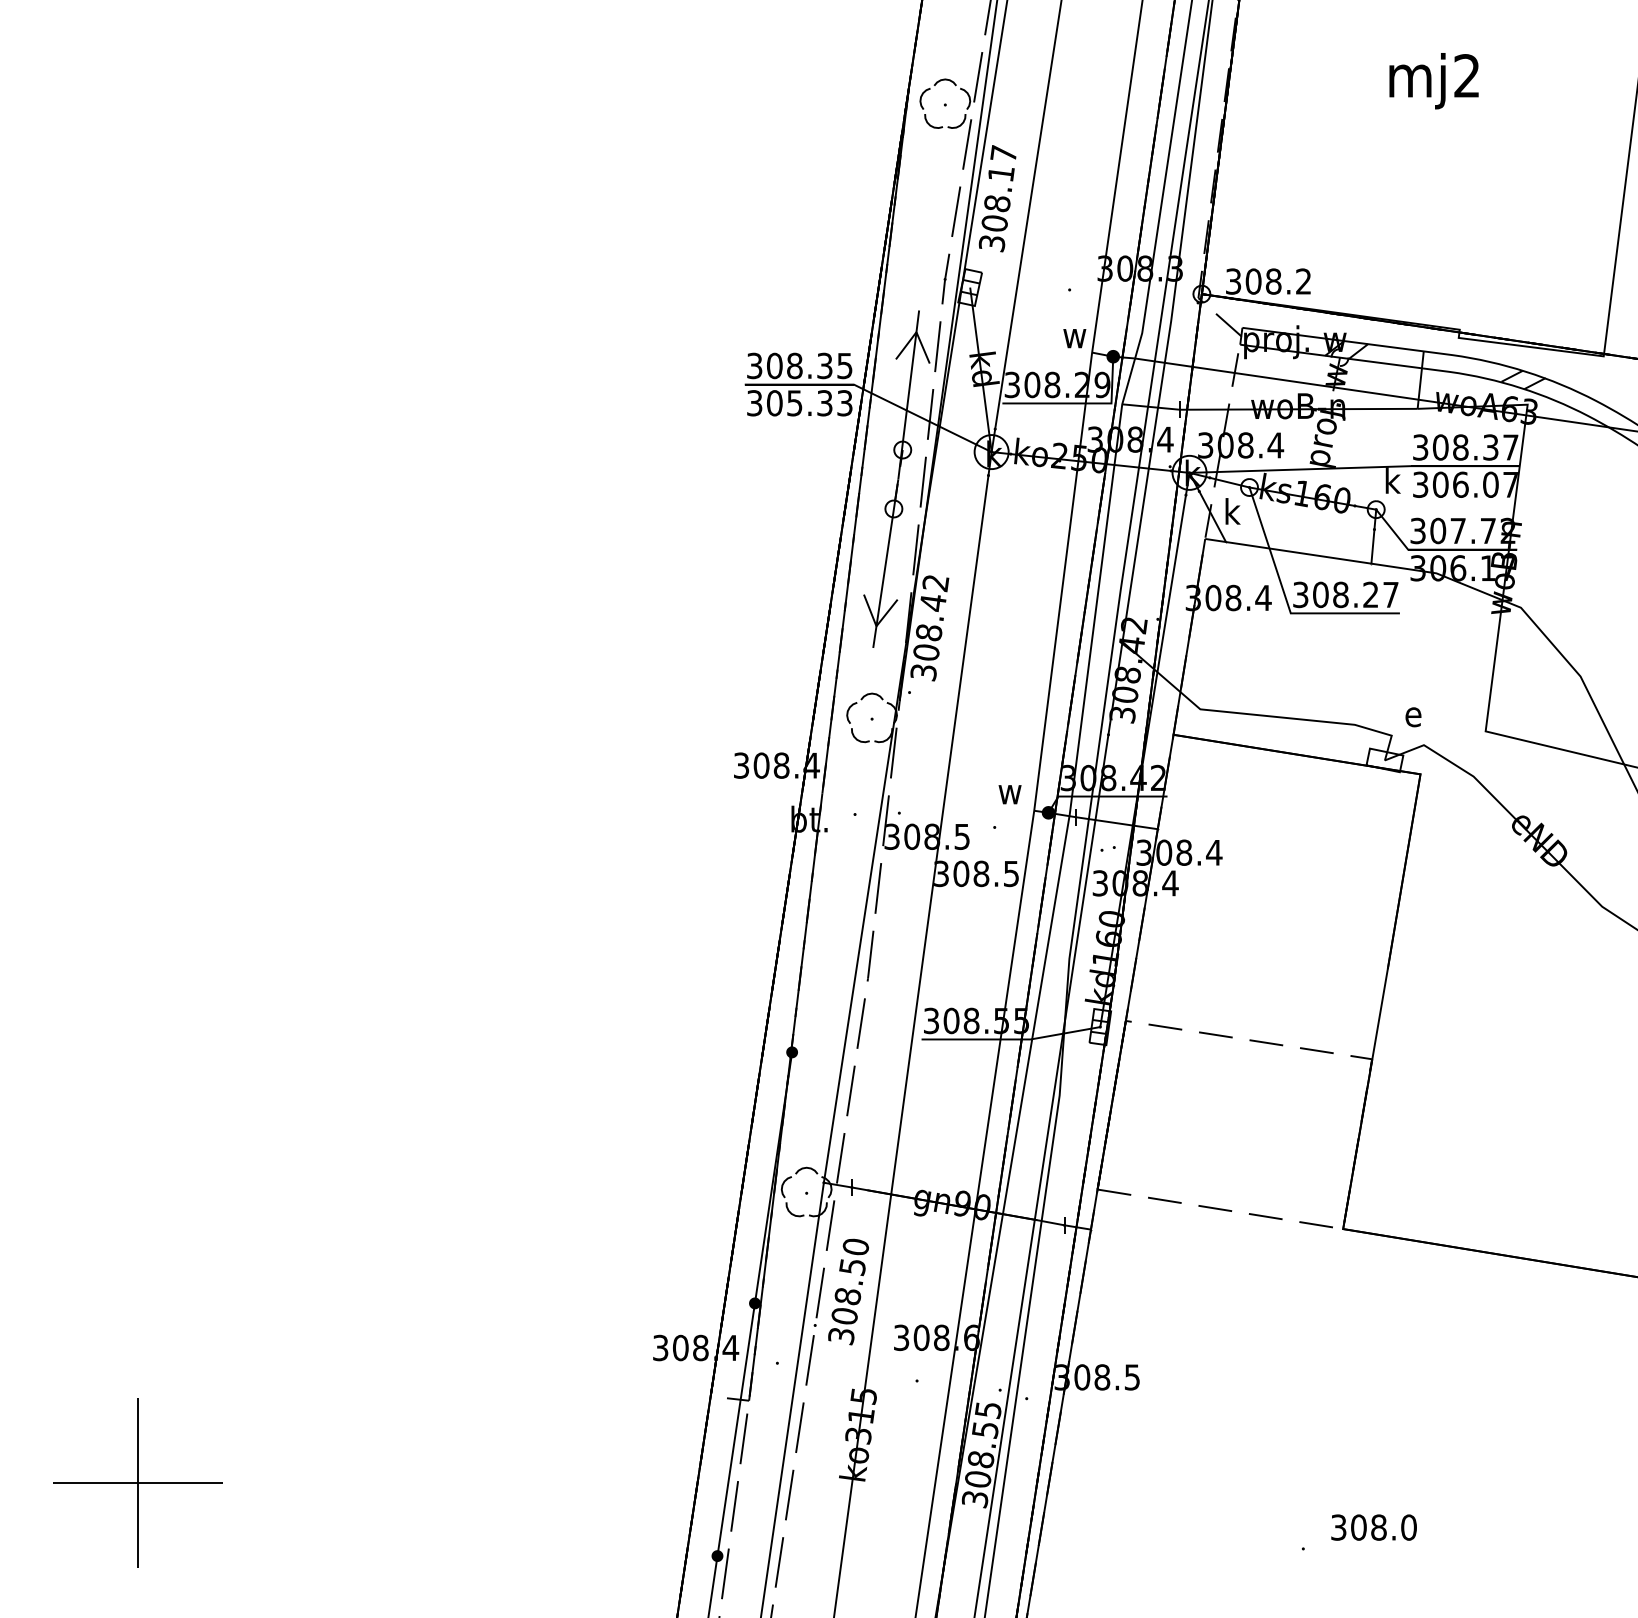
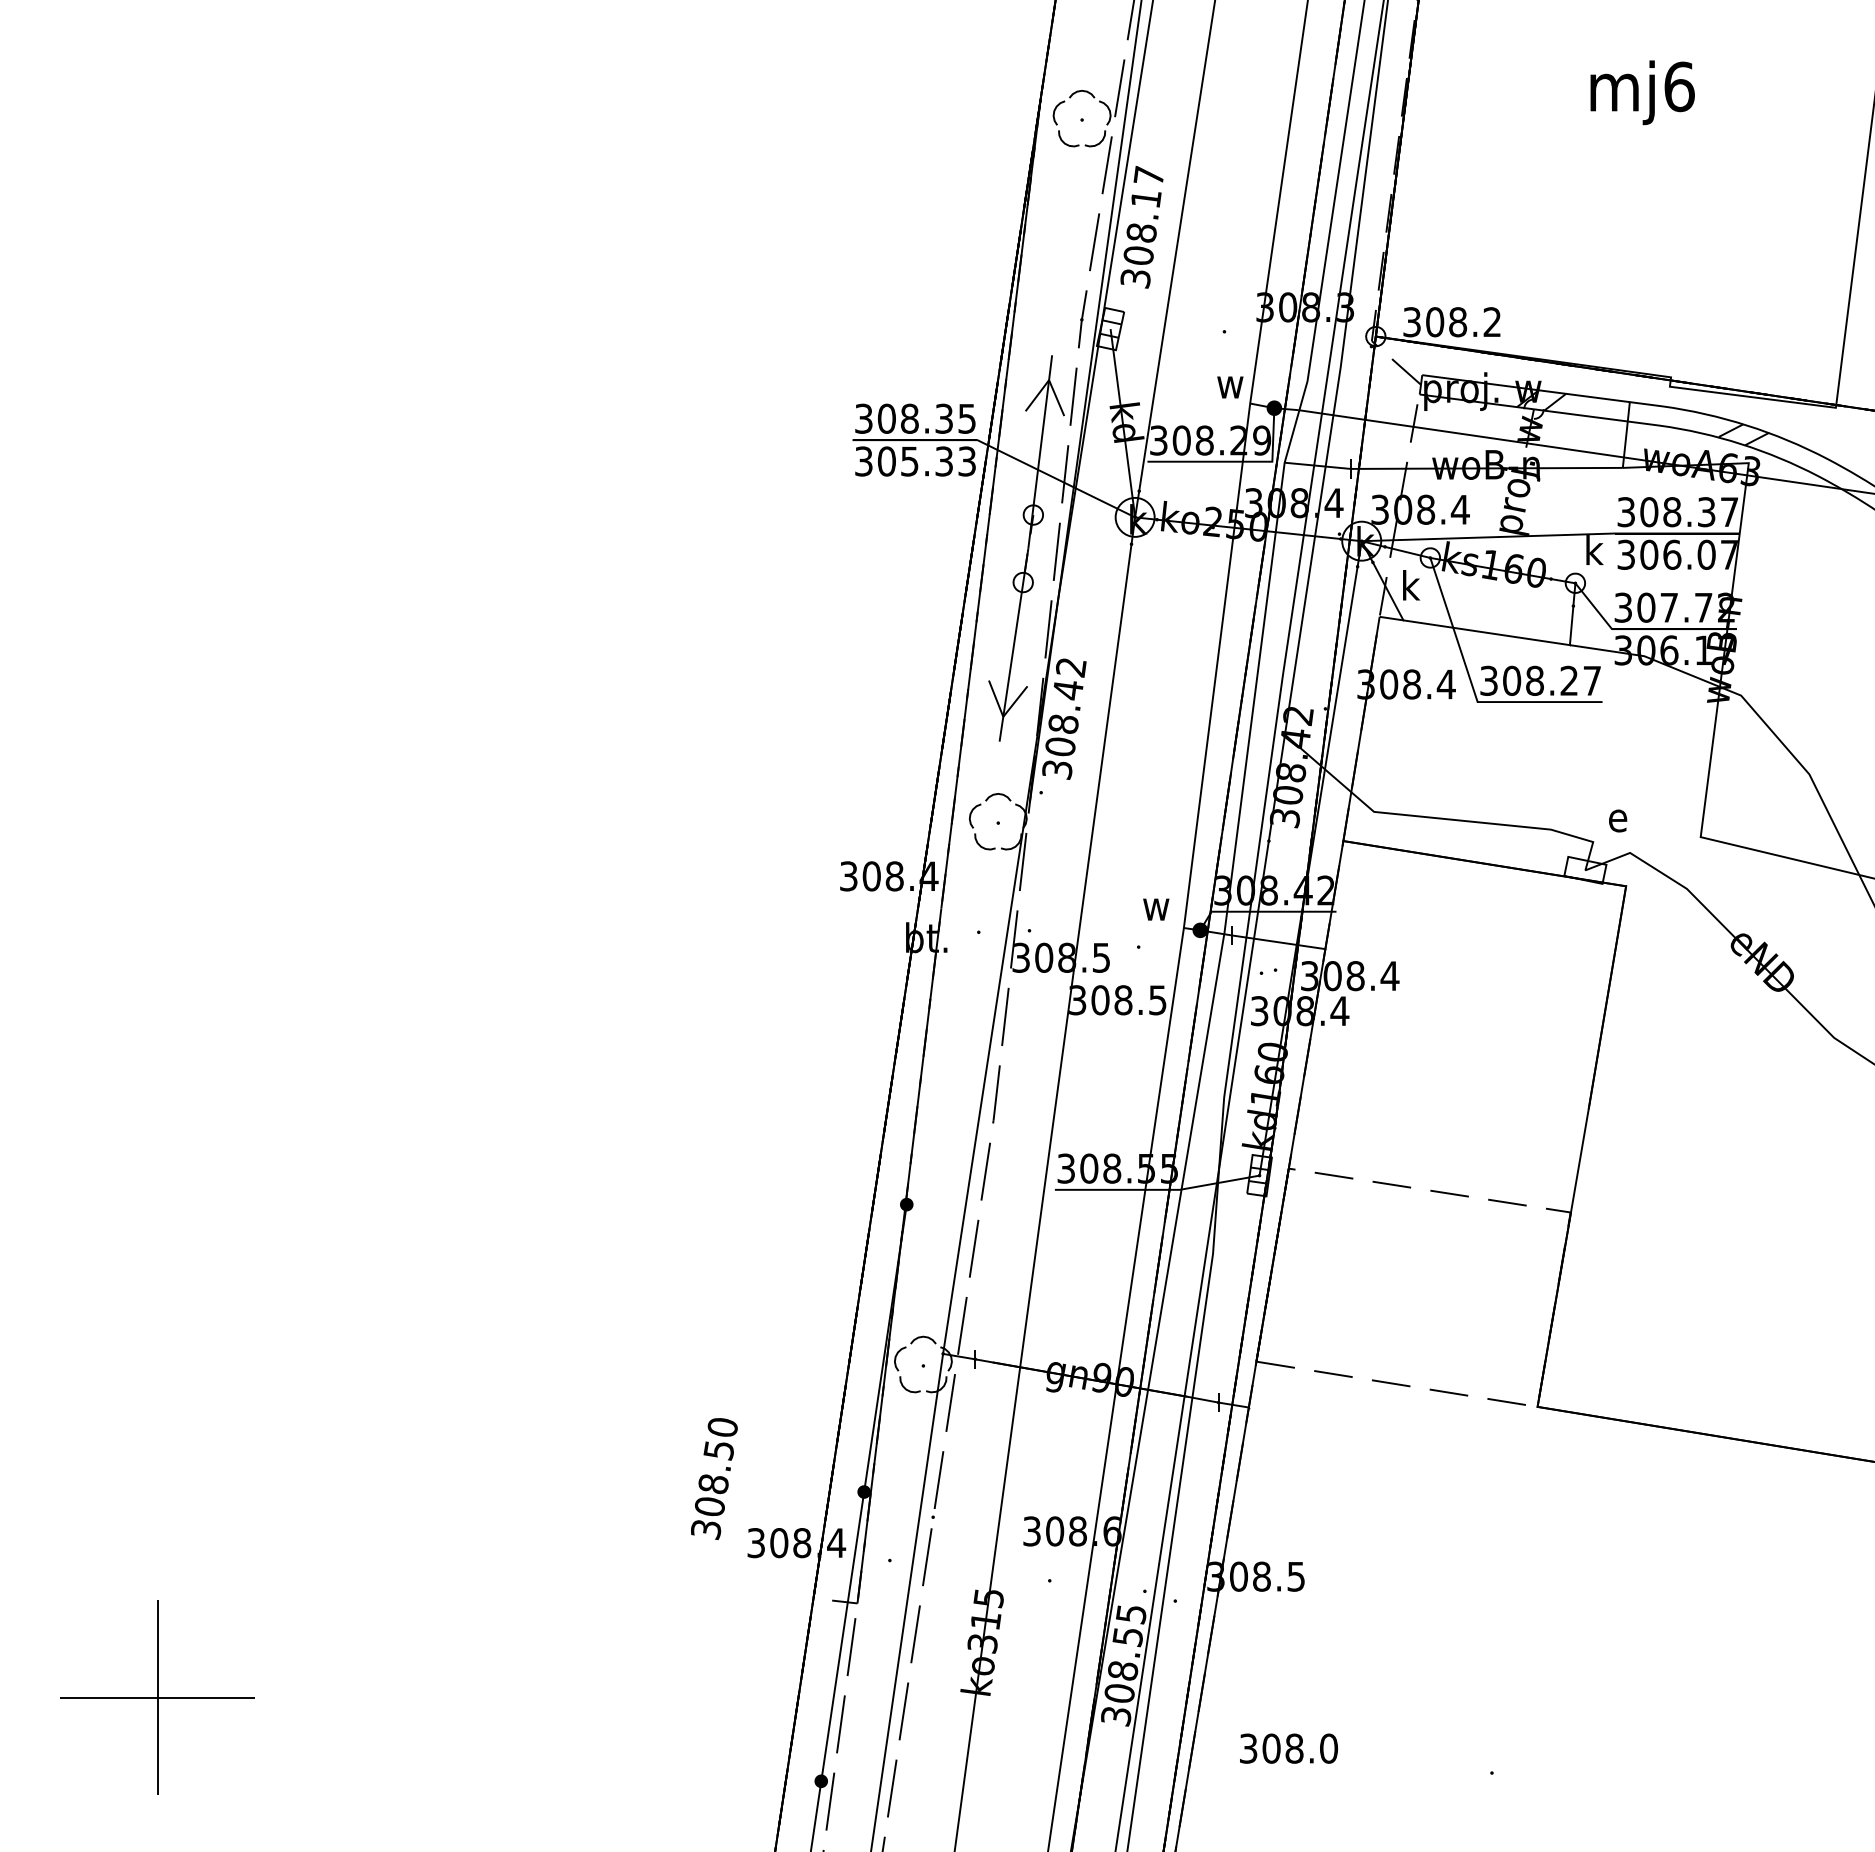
text: (1467, 75) -> (1679, 86), mj2 -> mj6
text: (848, 1291) -> (714, 1478), moved
text: (1373, 1527) -> (1288, 1748), moved

